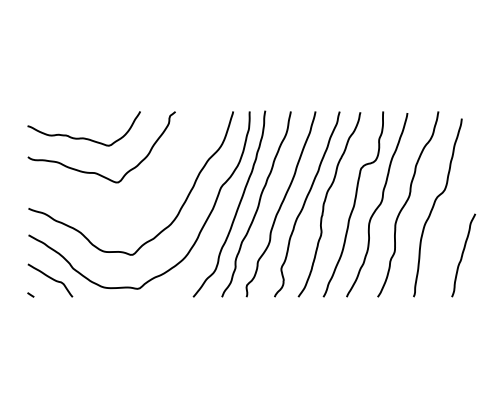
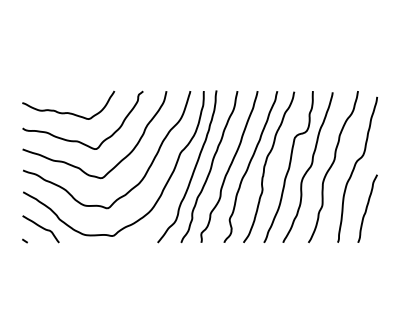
curve: (97, 205) -> (79, 167), added
curve: (463, 255) -> (367, 208), moved

